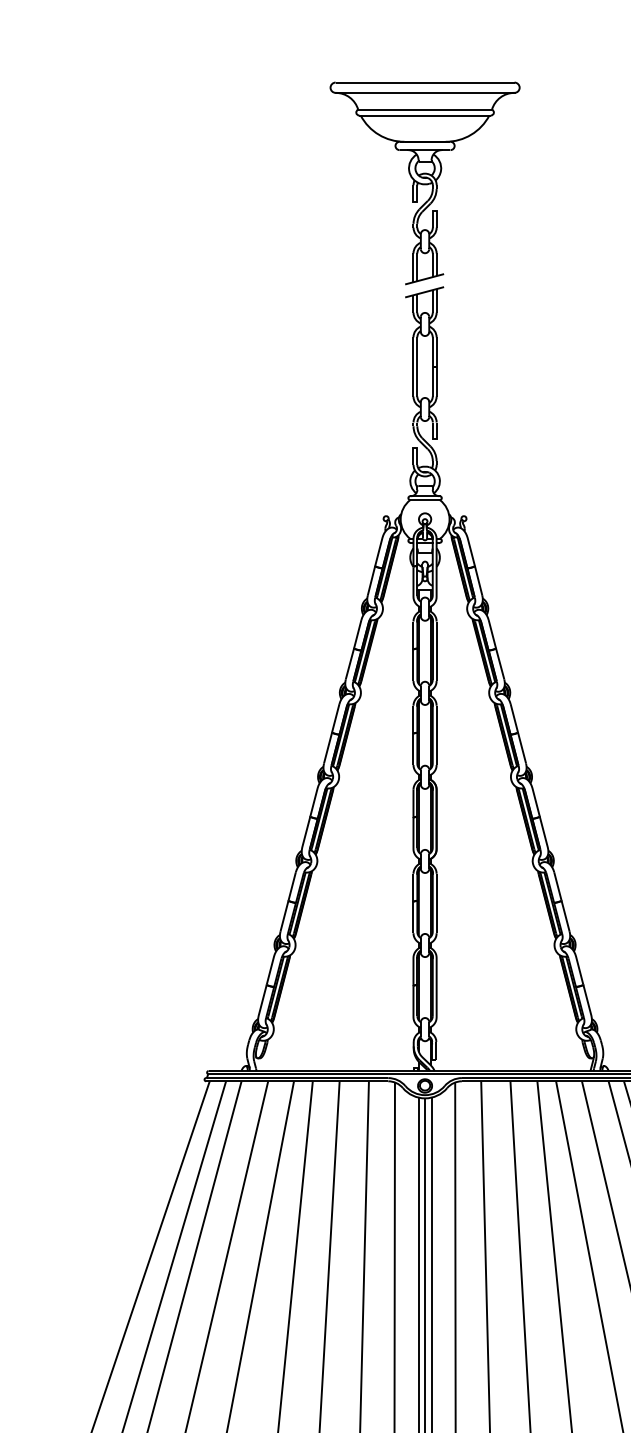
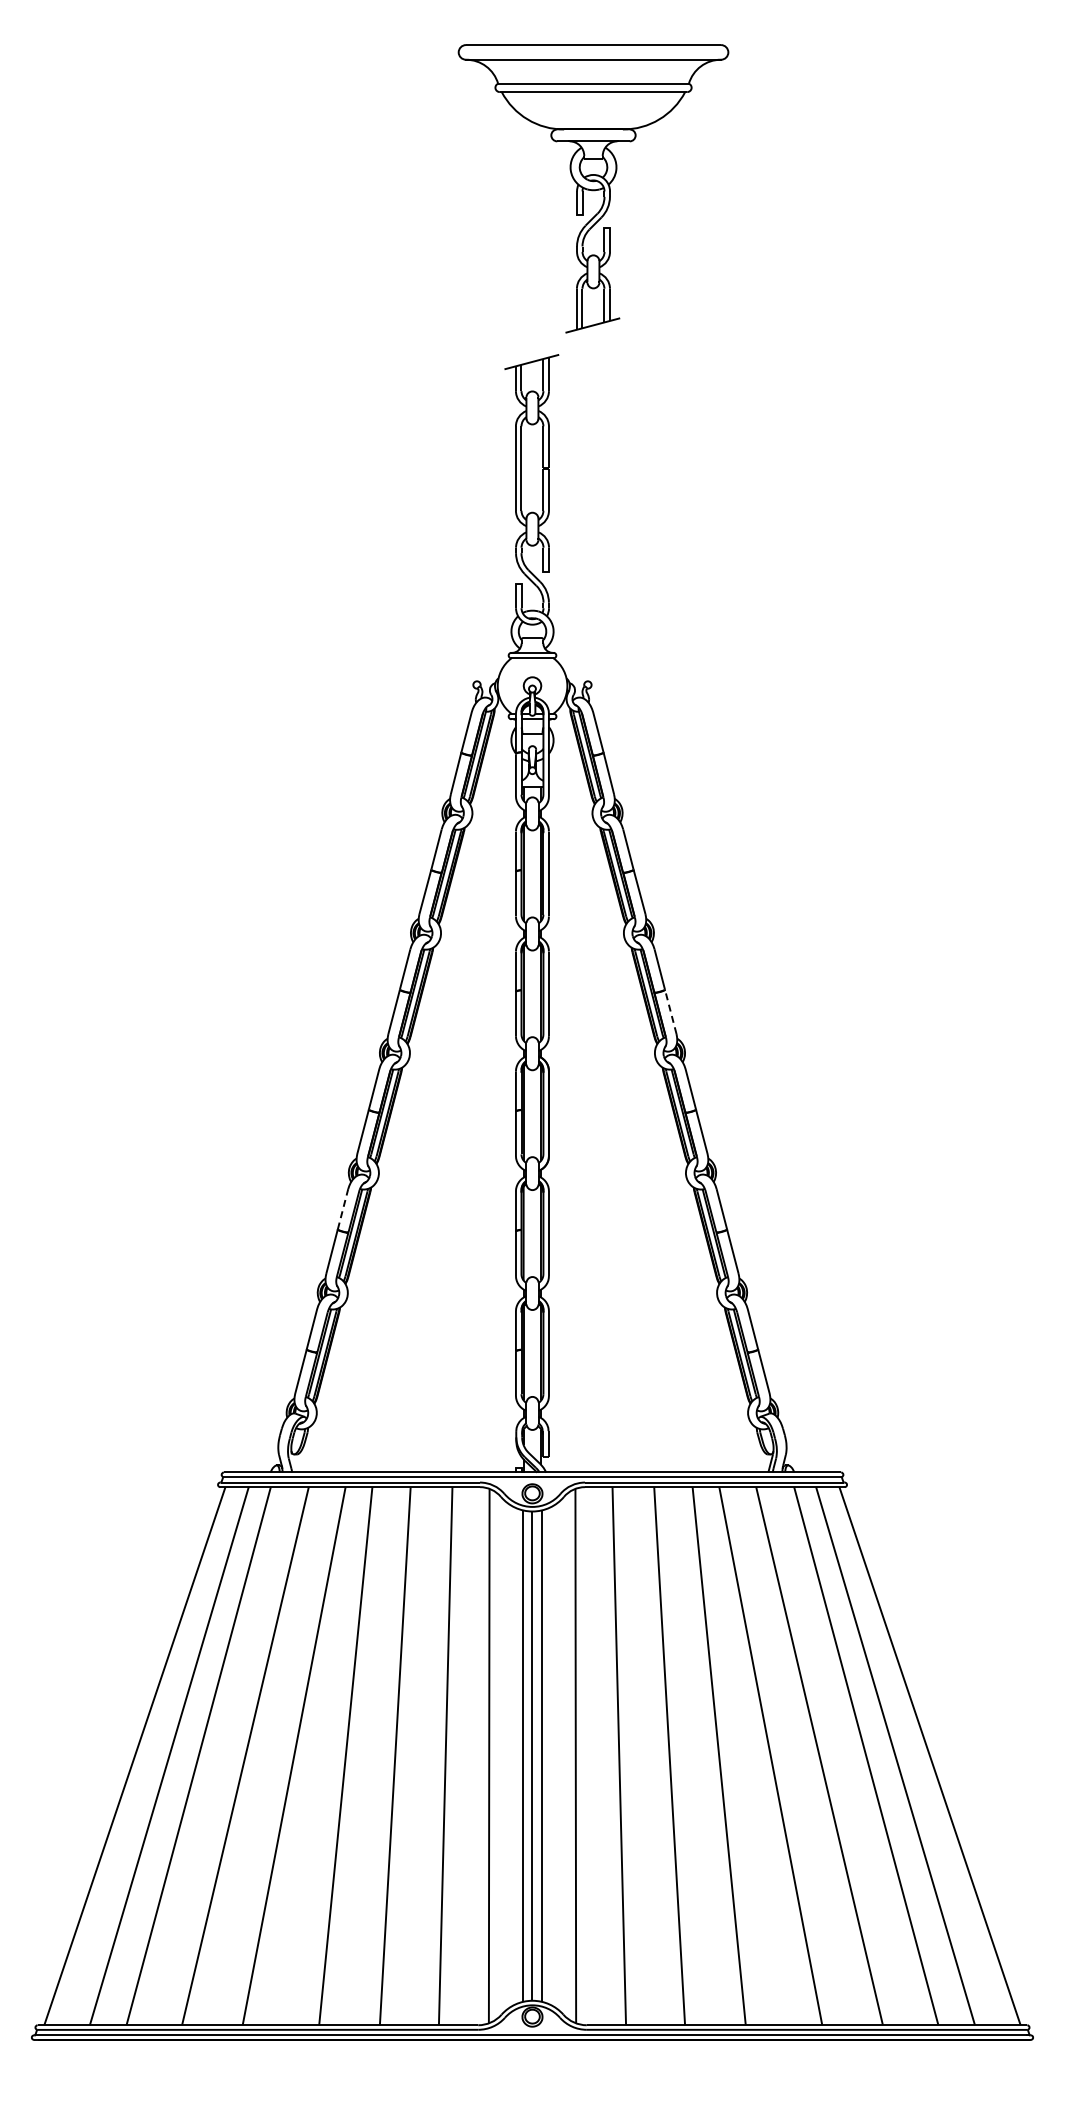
part: (425, 183) -> (593, 188), moved
line: (521, 747) -> (670, 1011), solid -> dashed
line: (292, 886) -> (343, 1209), solid -> dashed

